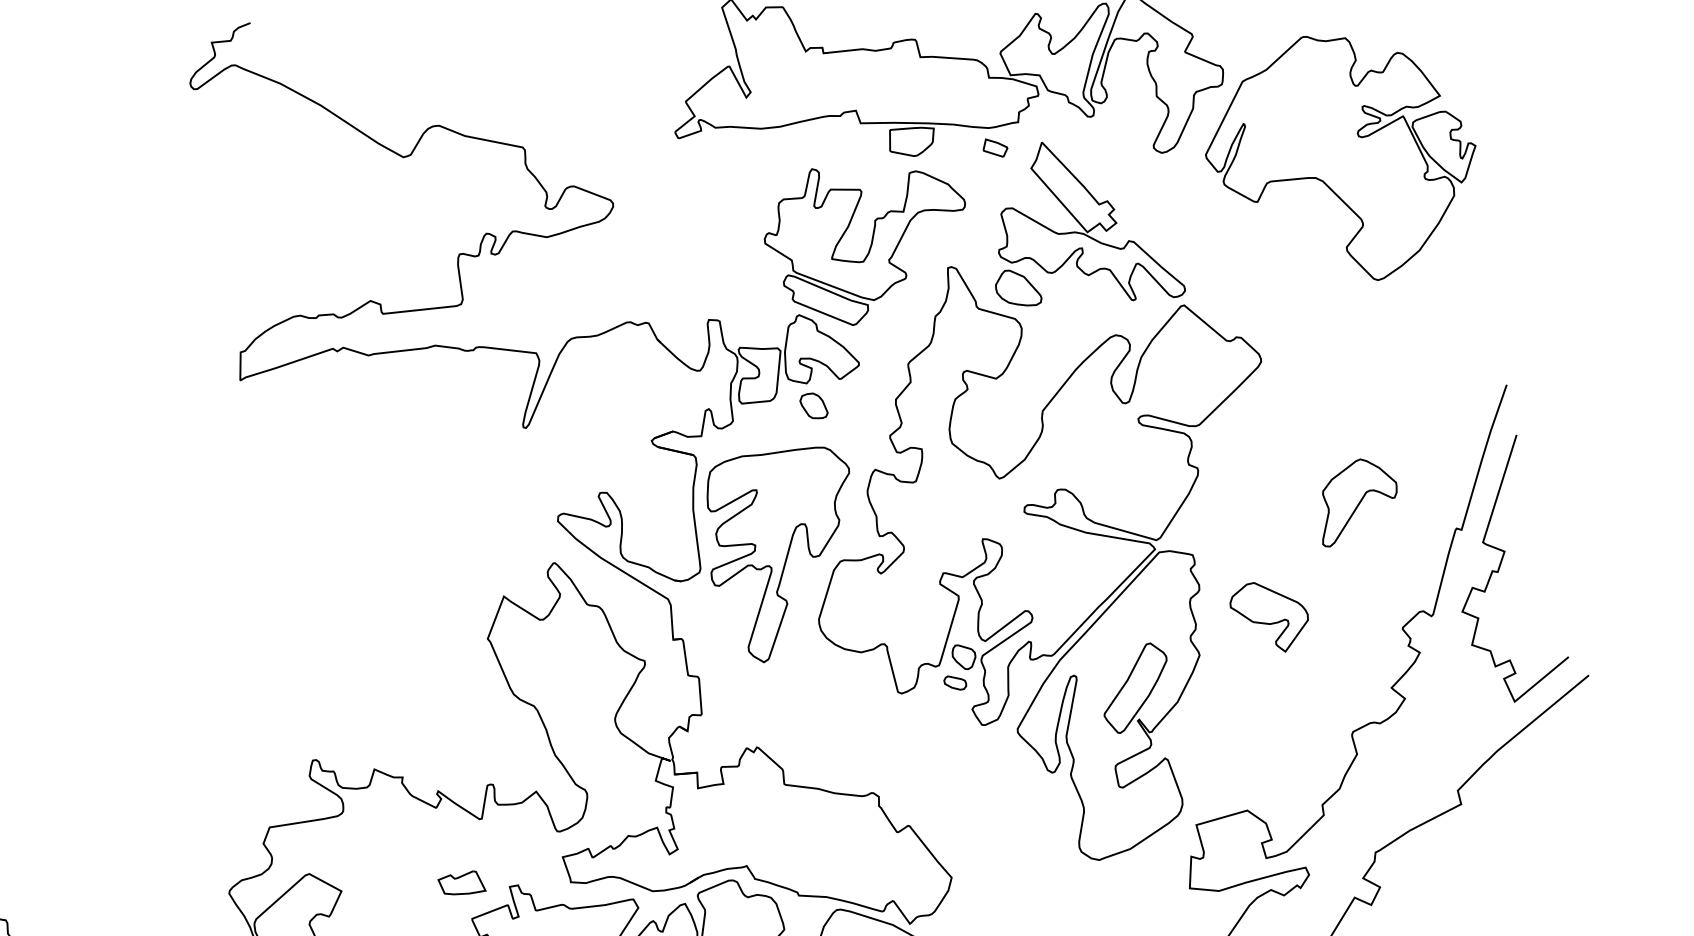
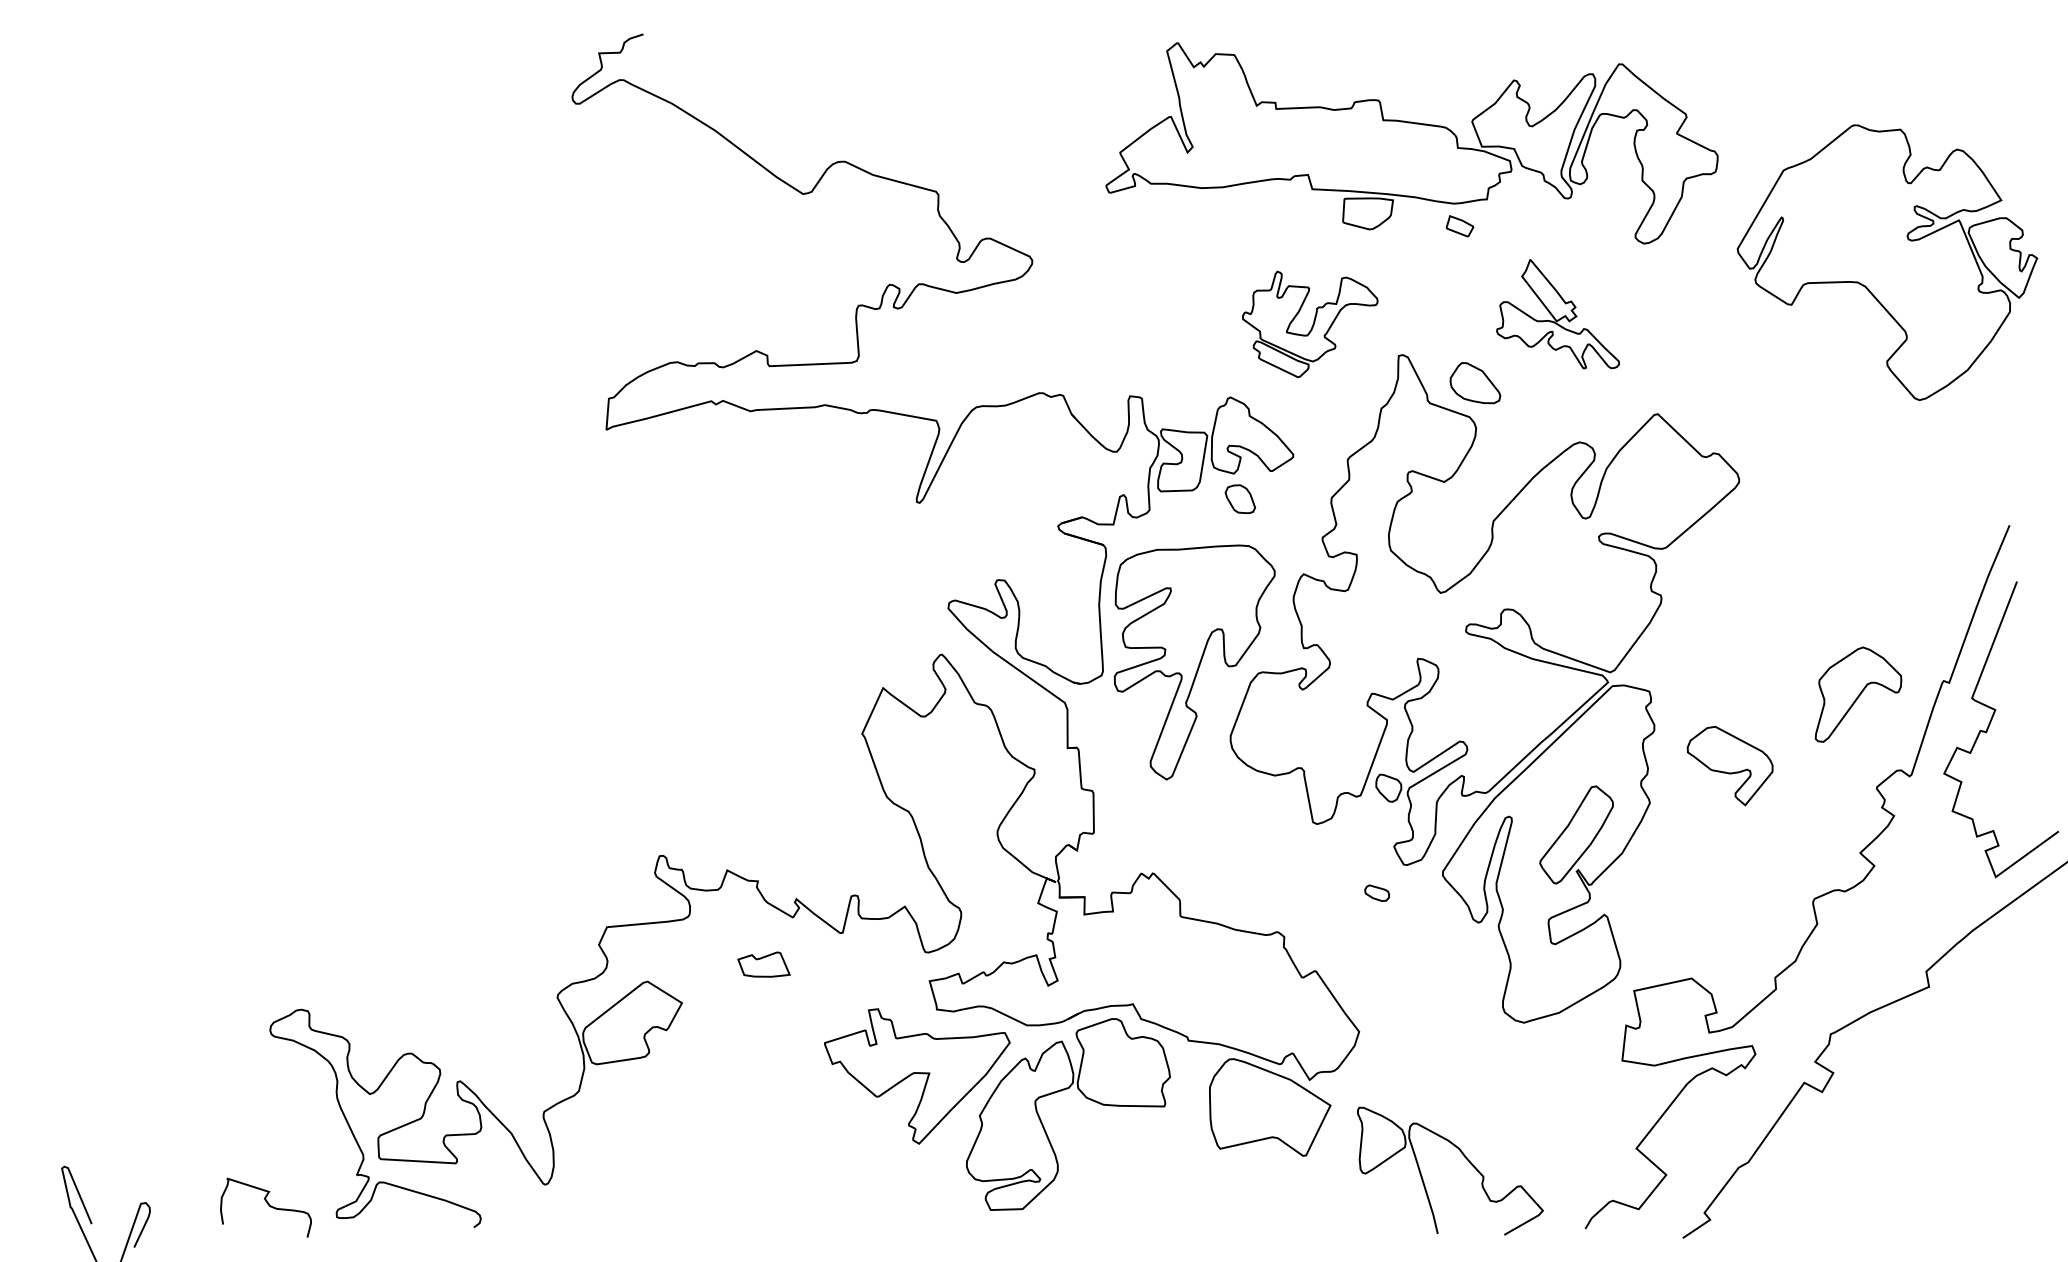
part: (1341, 158) -> (1887, 262), moved
part: (1088, 220) -> (1557, 313), size x0.6
part: (866, 244) -> (1310, 324), size x0.6
part: (1359, 501) -> (1858, 694), moved
part: (954, 682) -> (1376, 892), moved
part: (461, 882) -> (763, 964), moved

